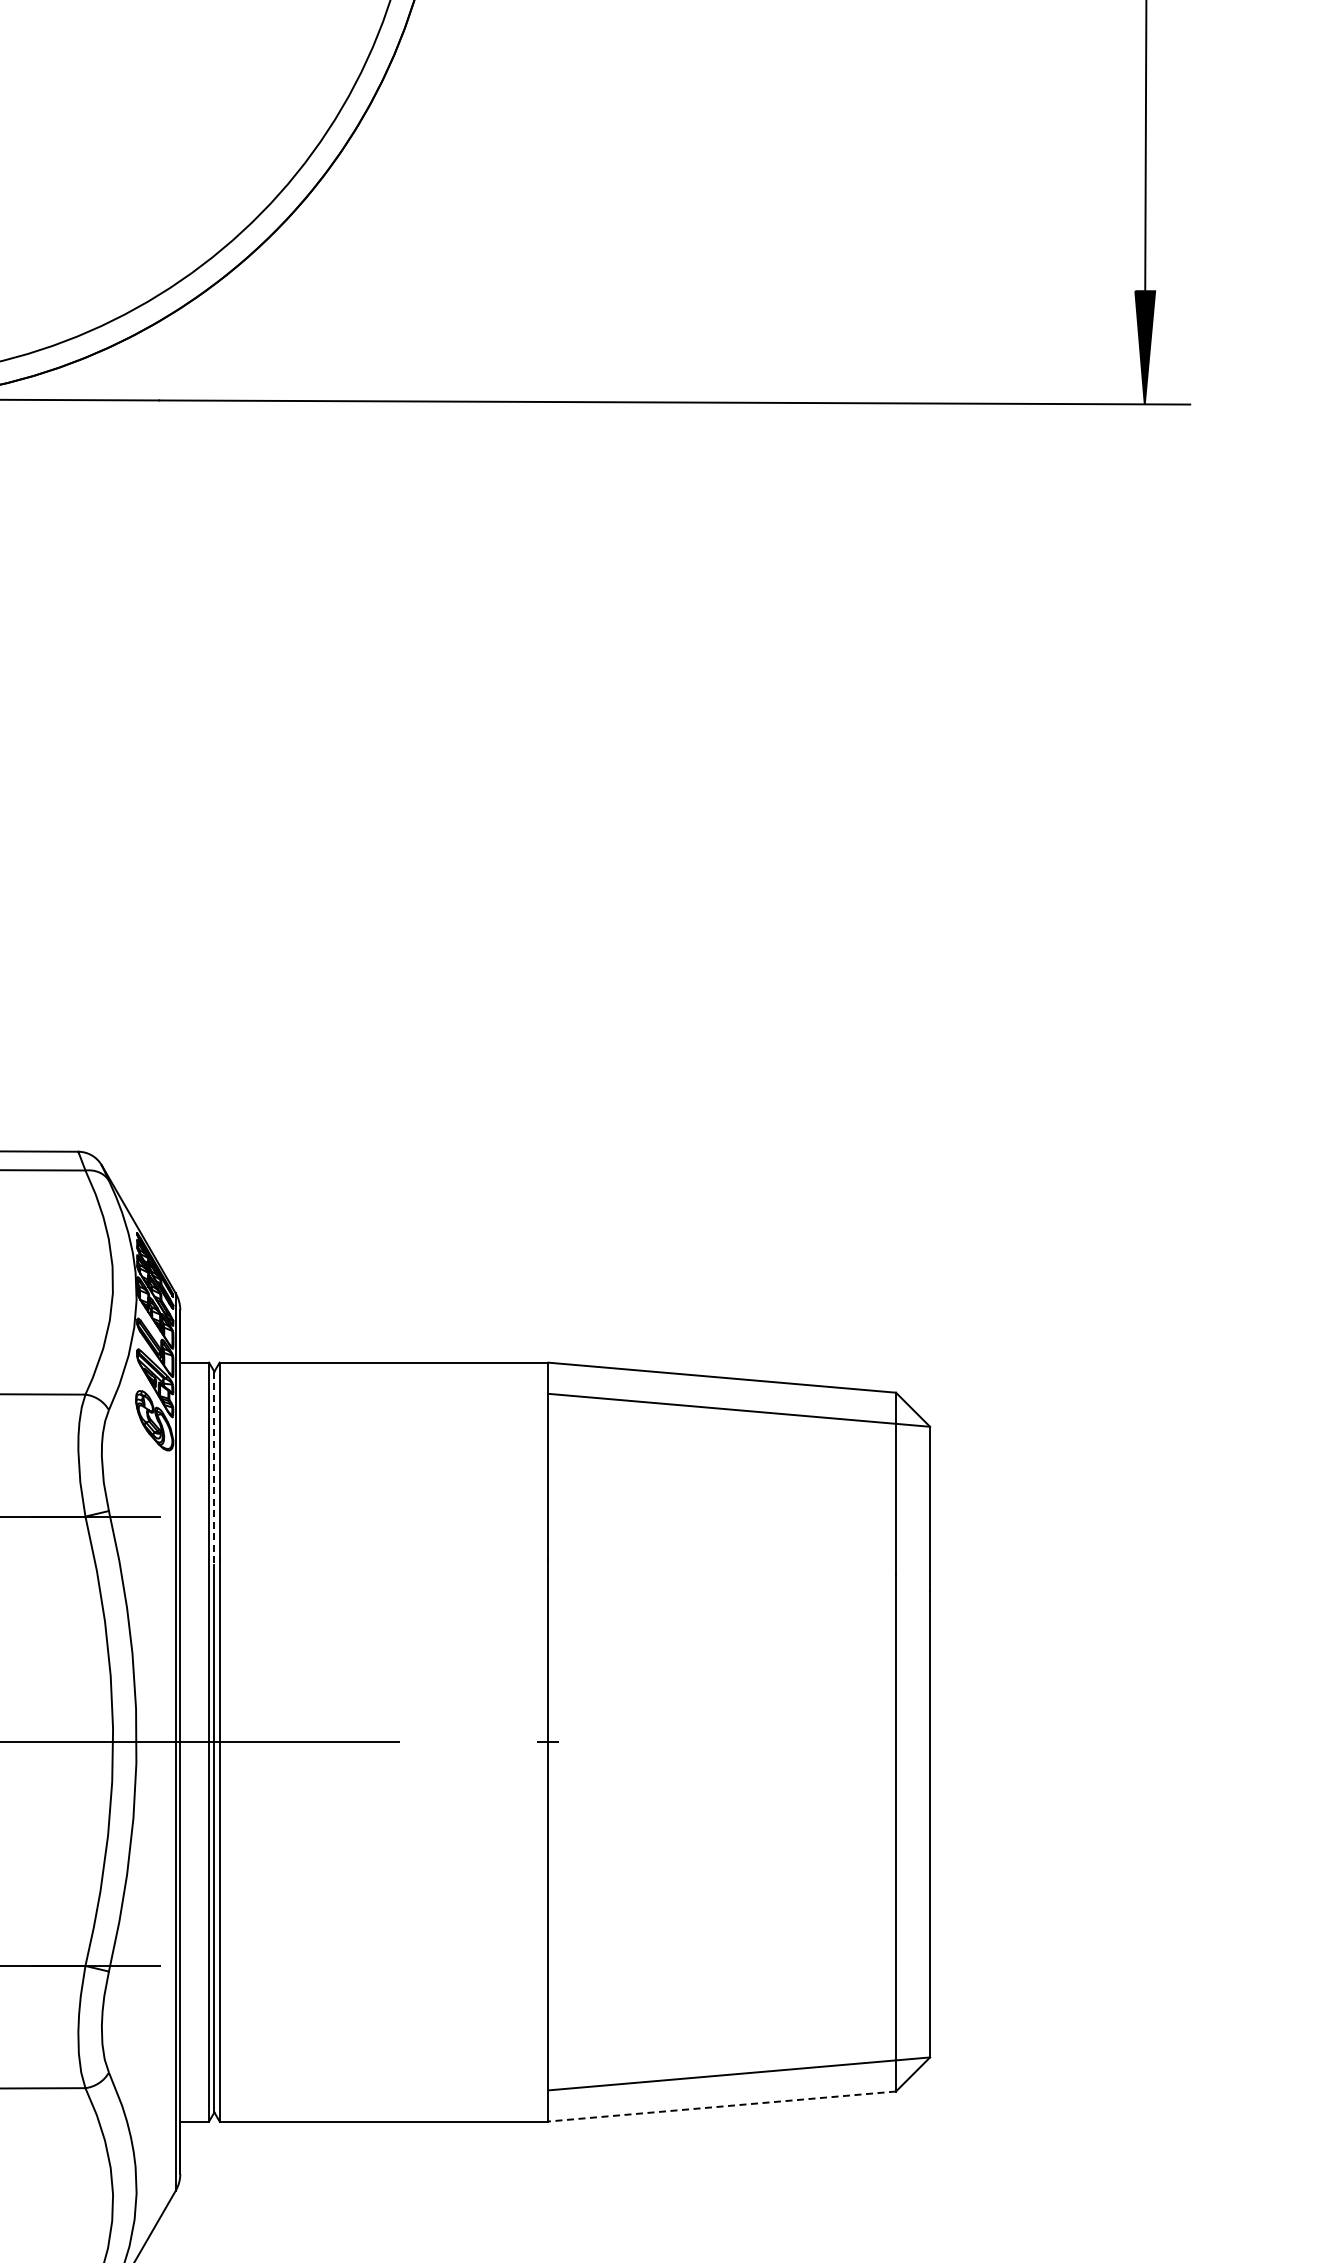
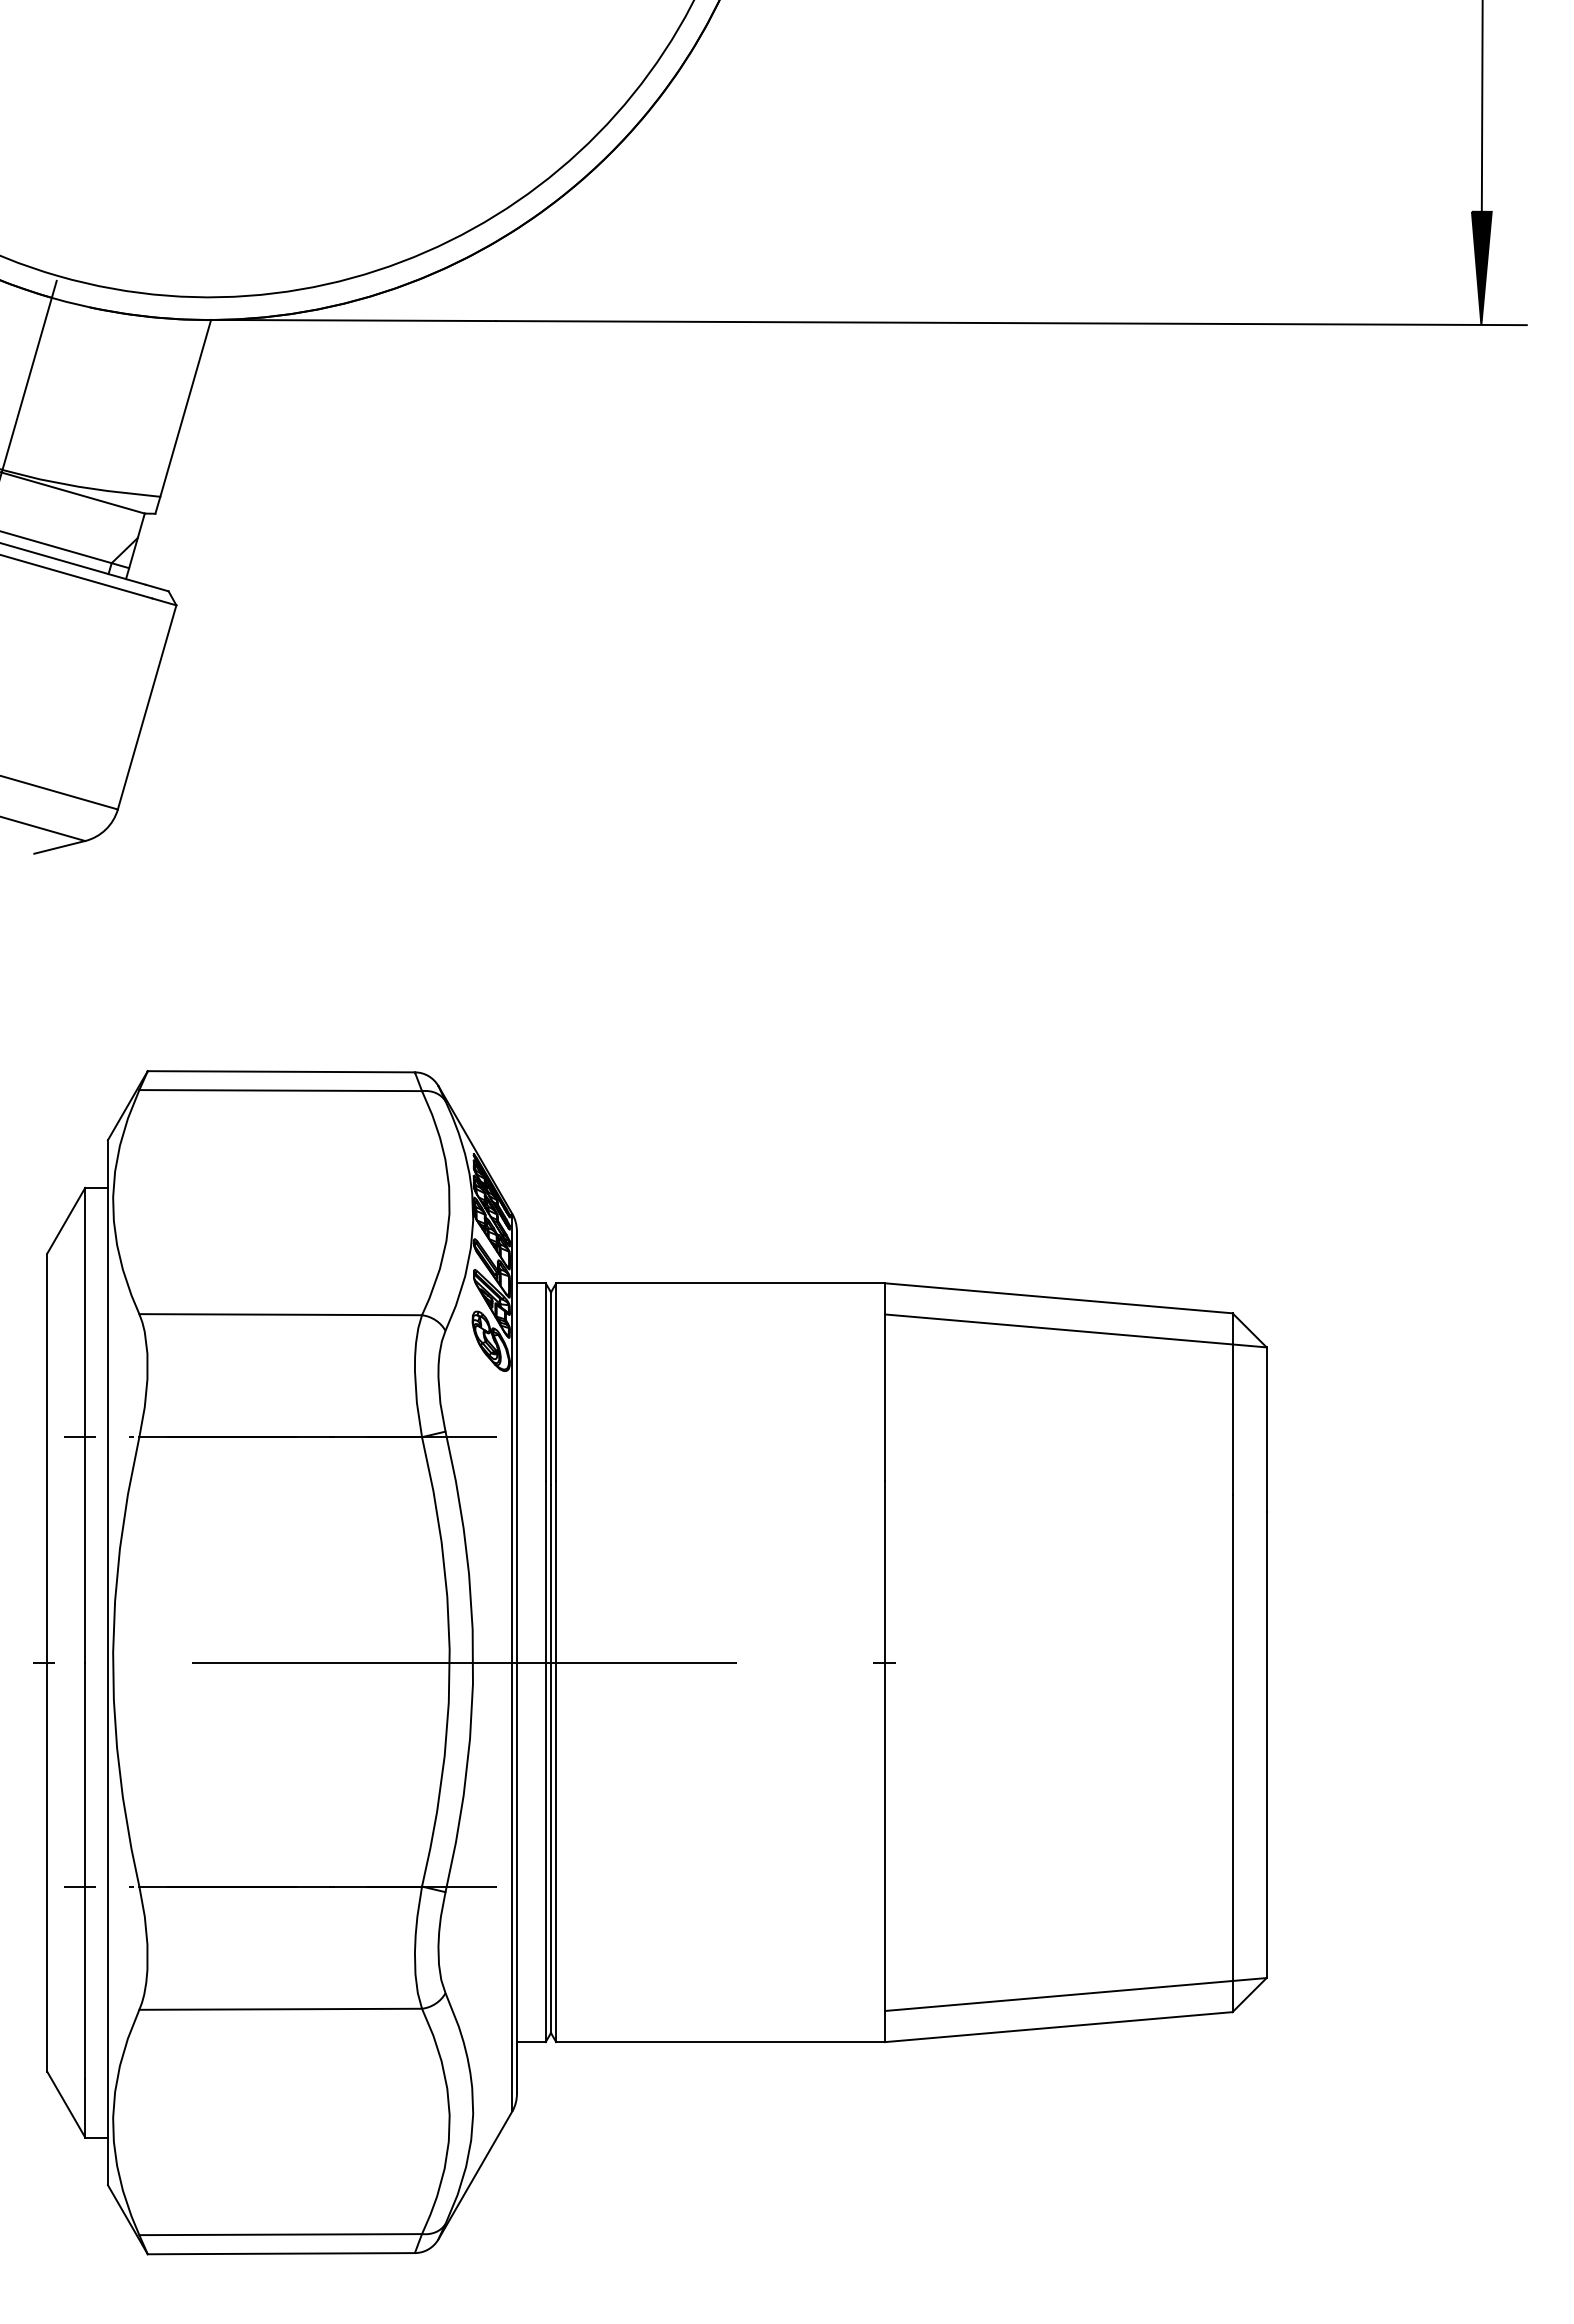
line: (214, 1468) -> (551, 1389), dashed -> solid
line: (721, 2106) -> (1058, 2027), dashed -> solid

